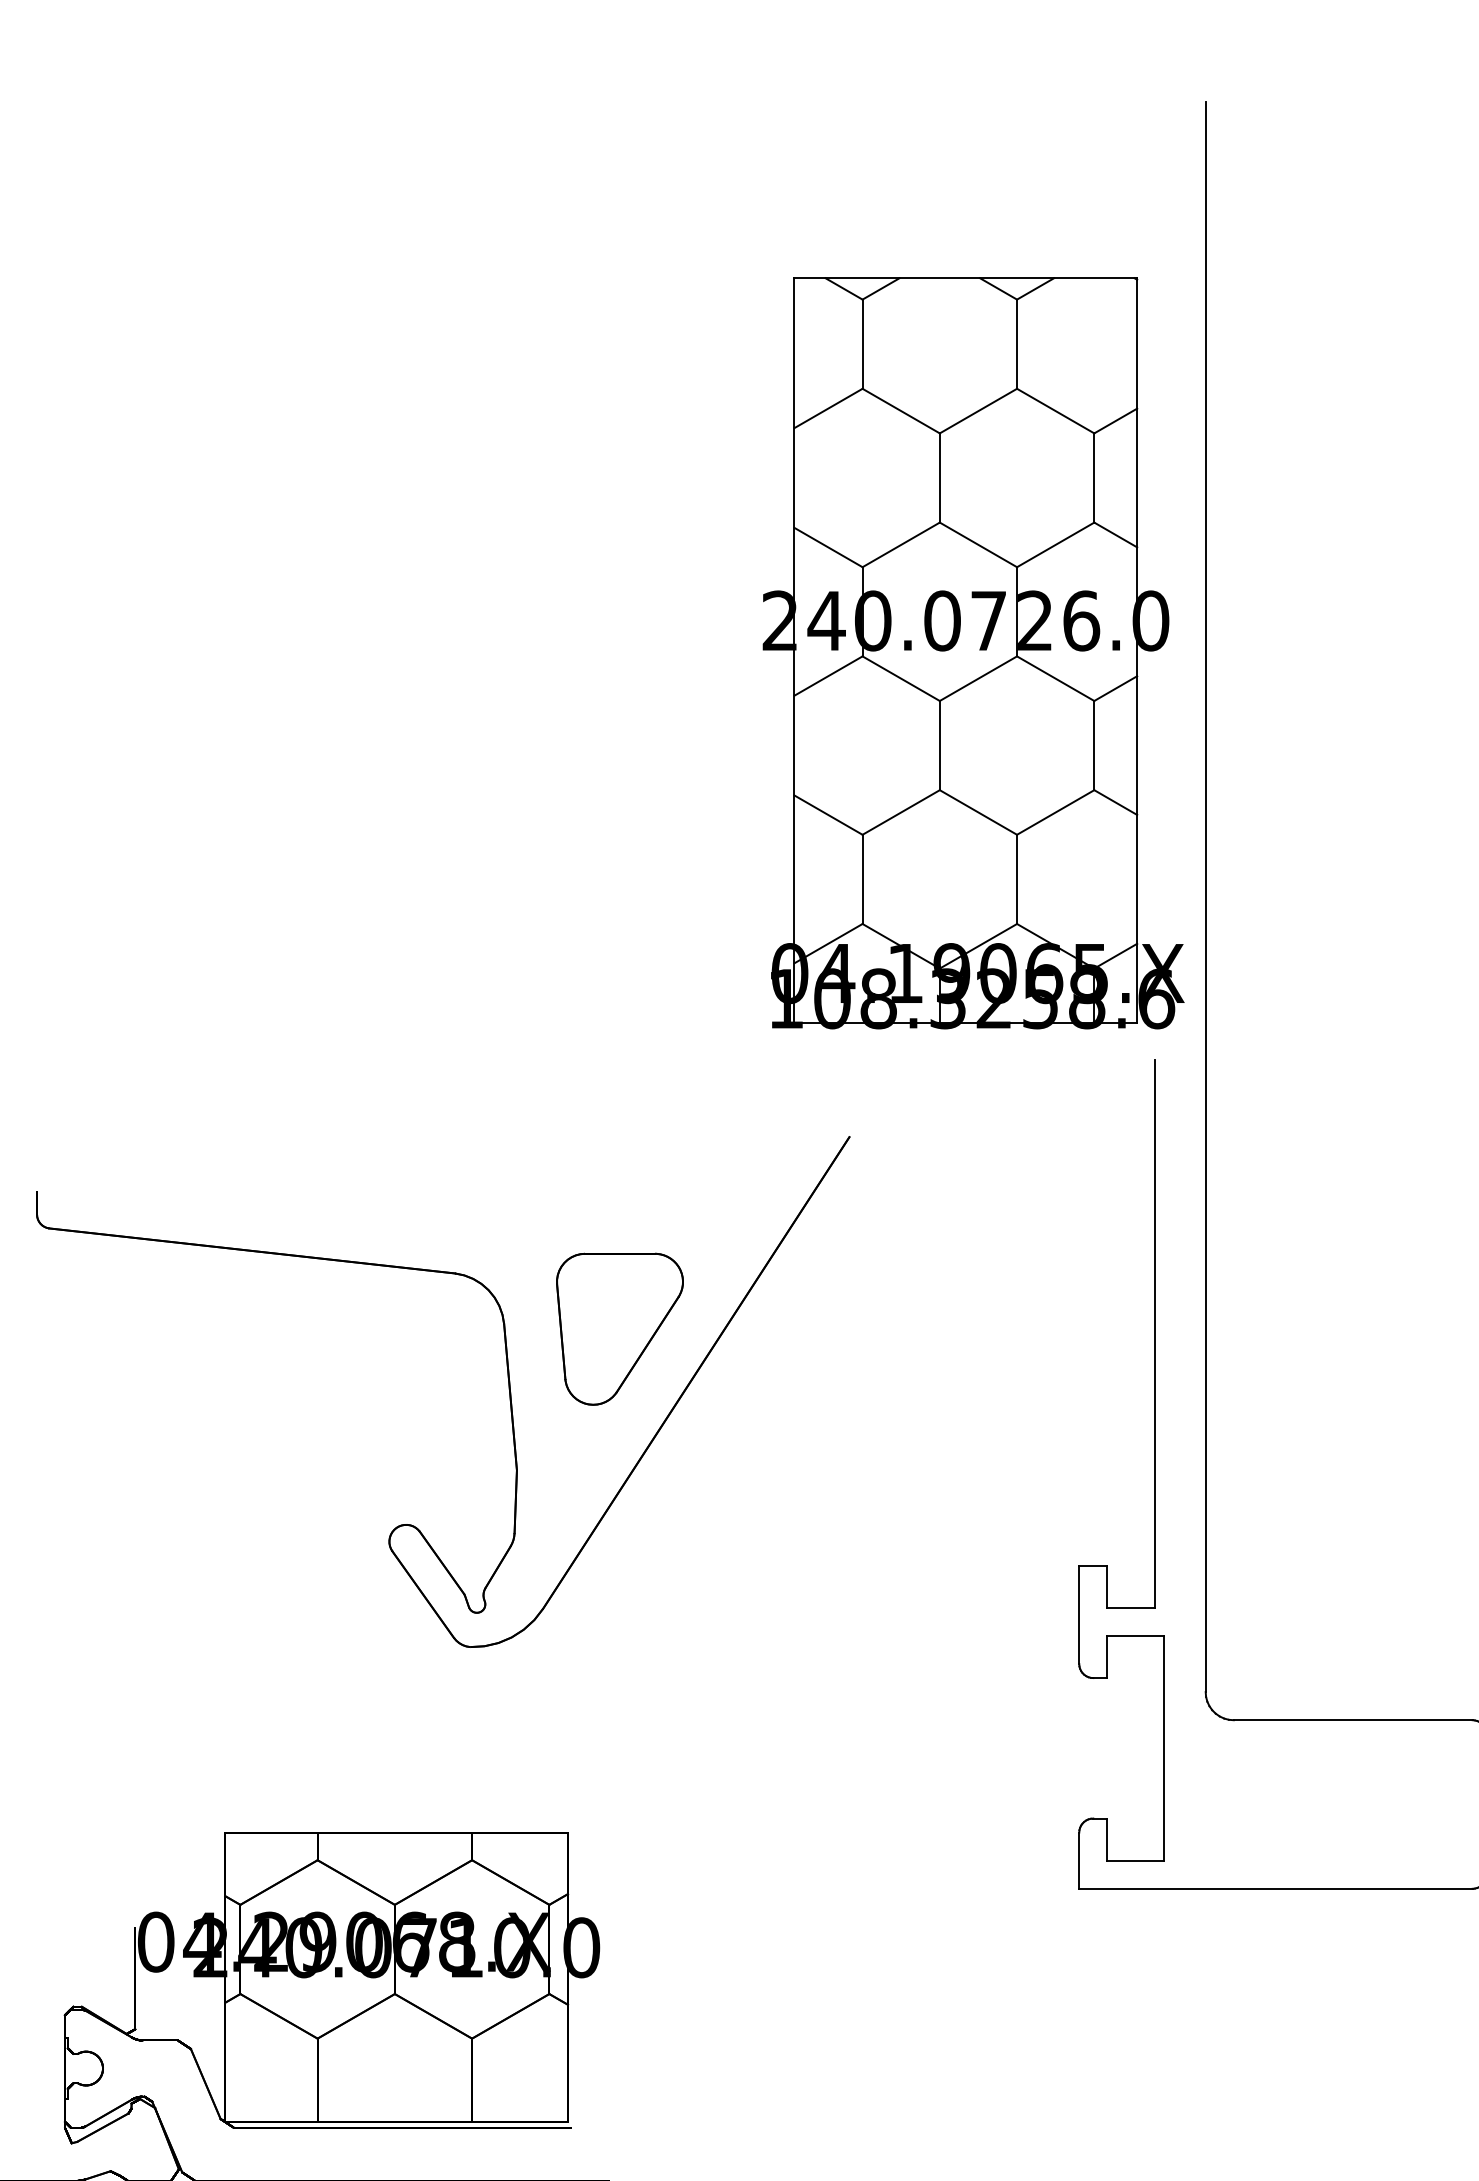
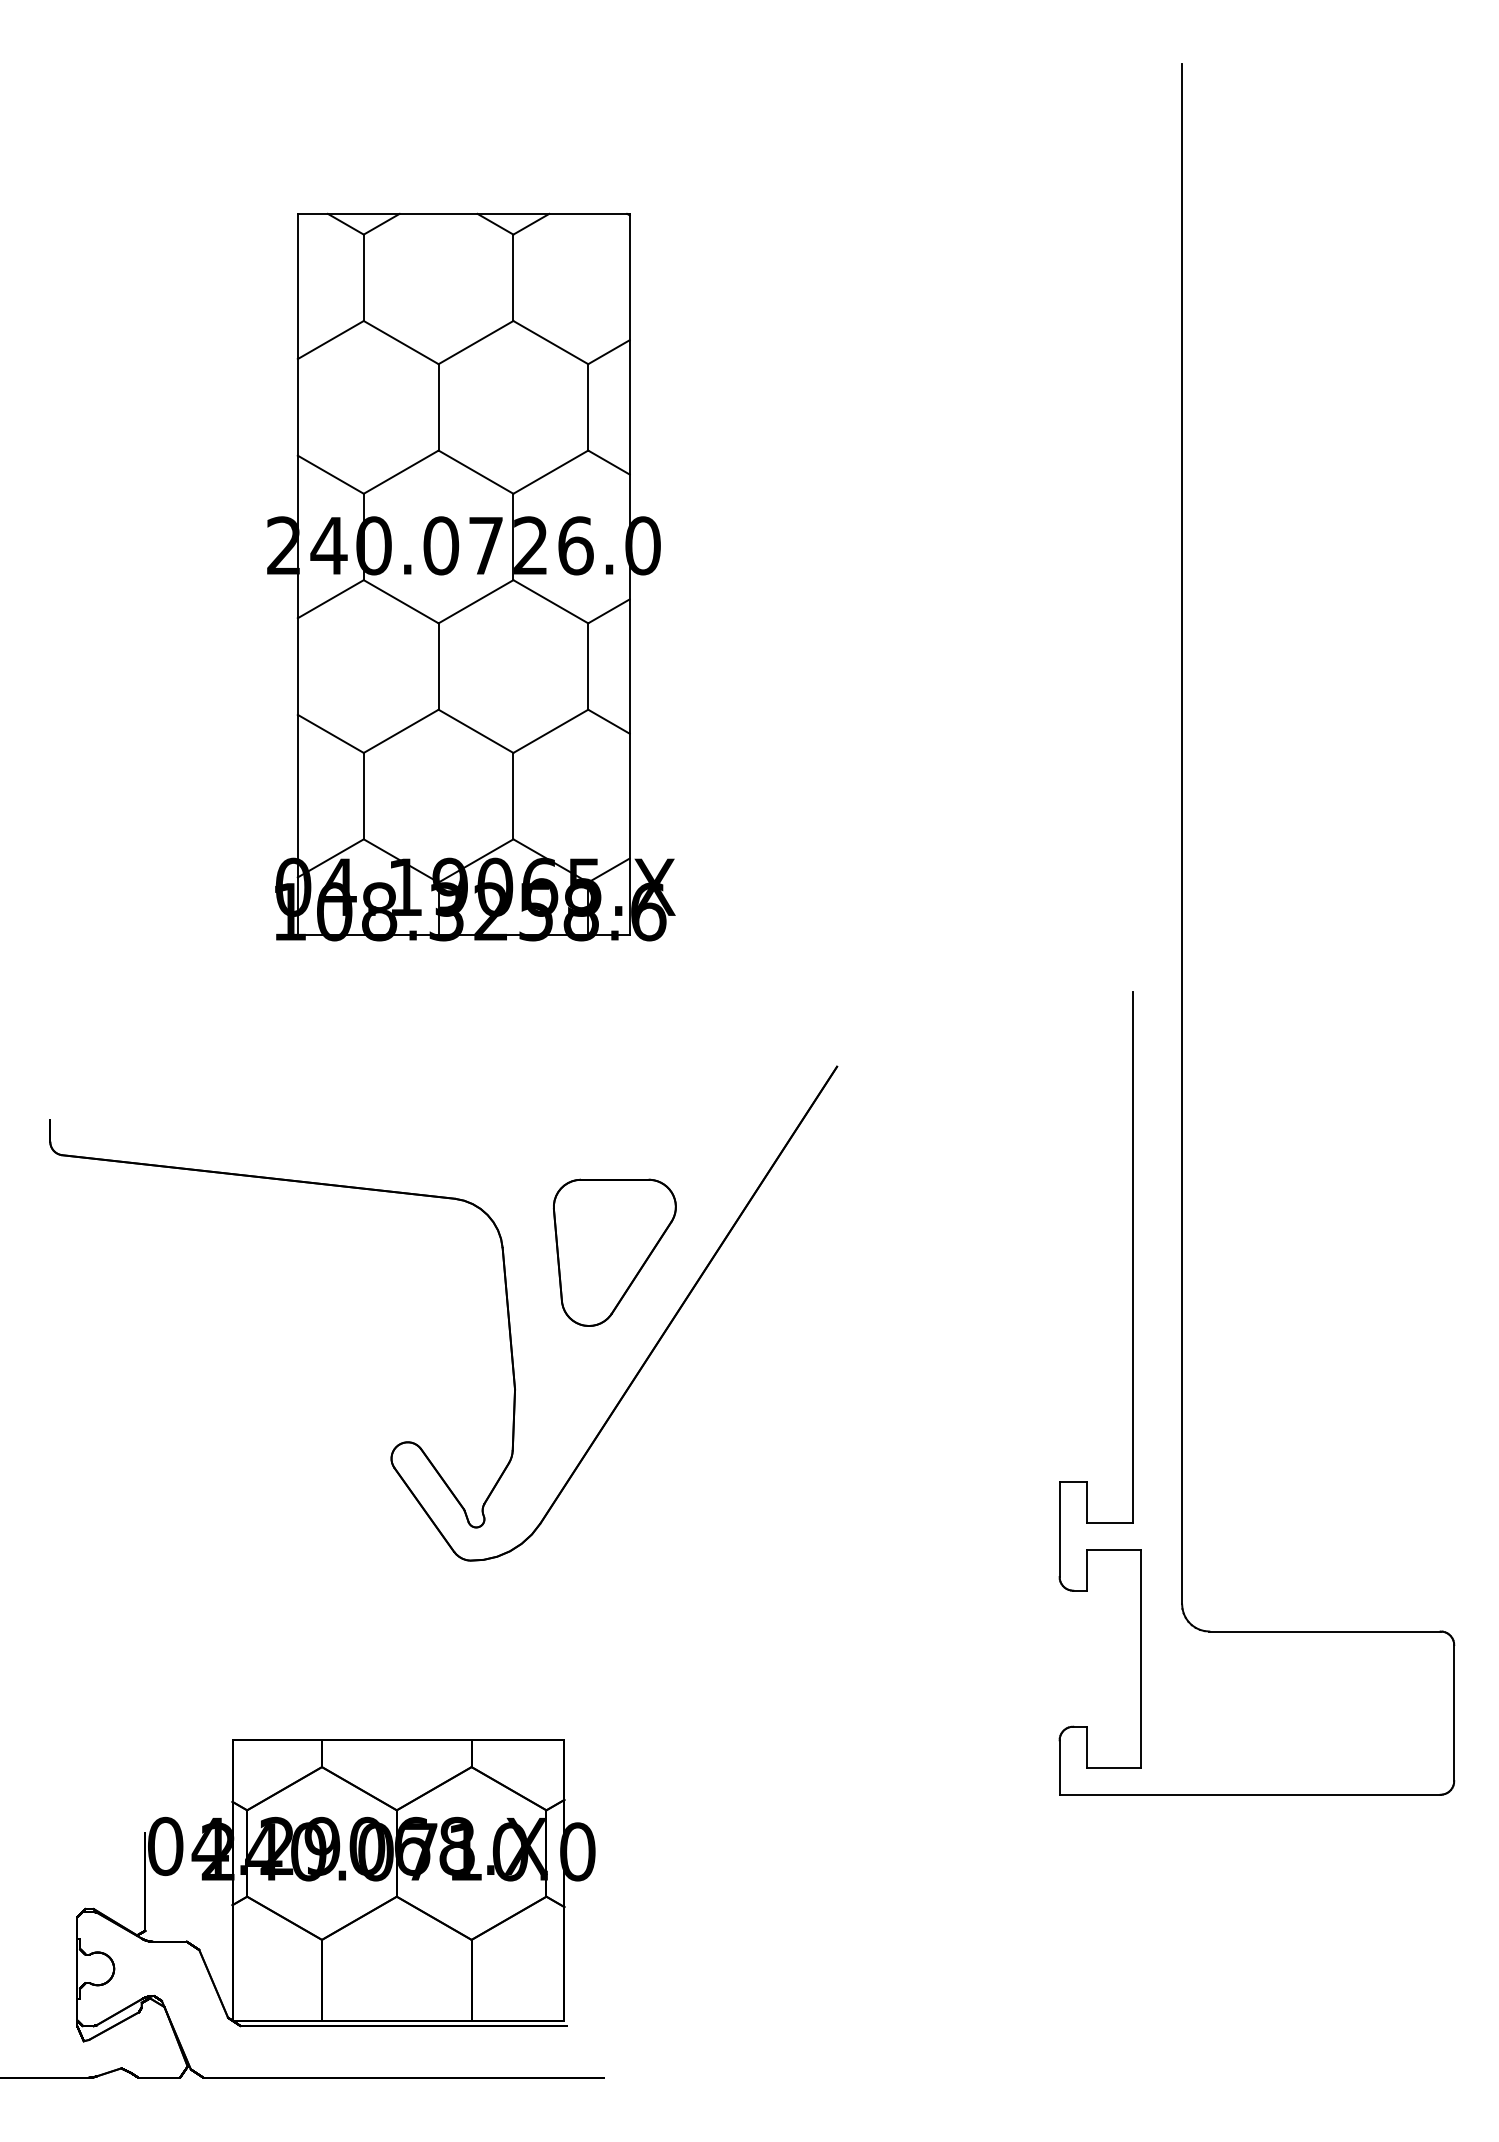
part: (973, 652) -> (471, 576), moved

